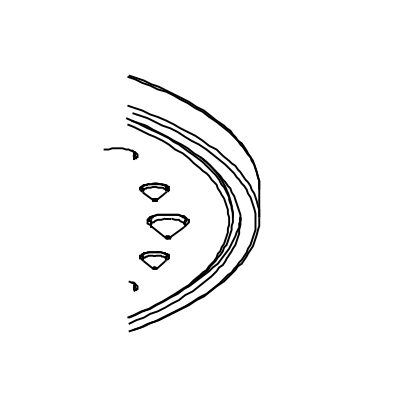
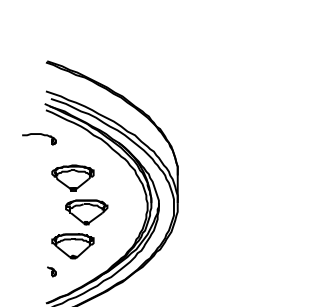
part: (154, 191) -> (73, 177), size x1.43
part: (154, 260) -> (73, 246), size x1.43

